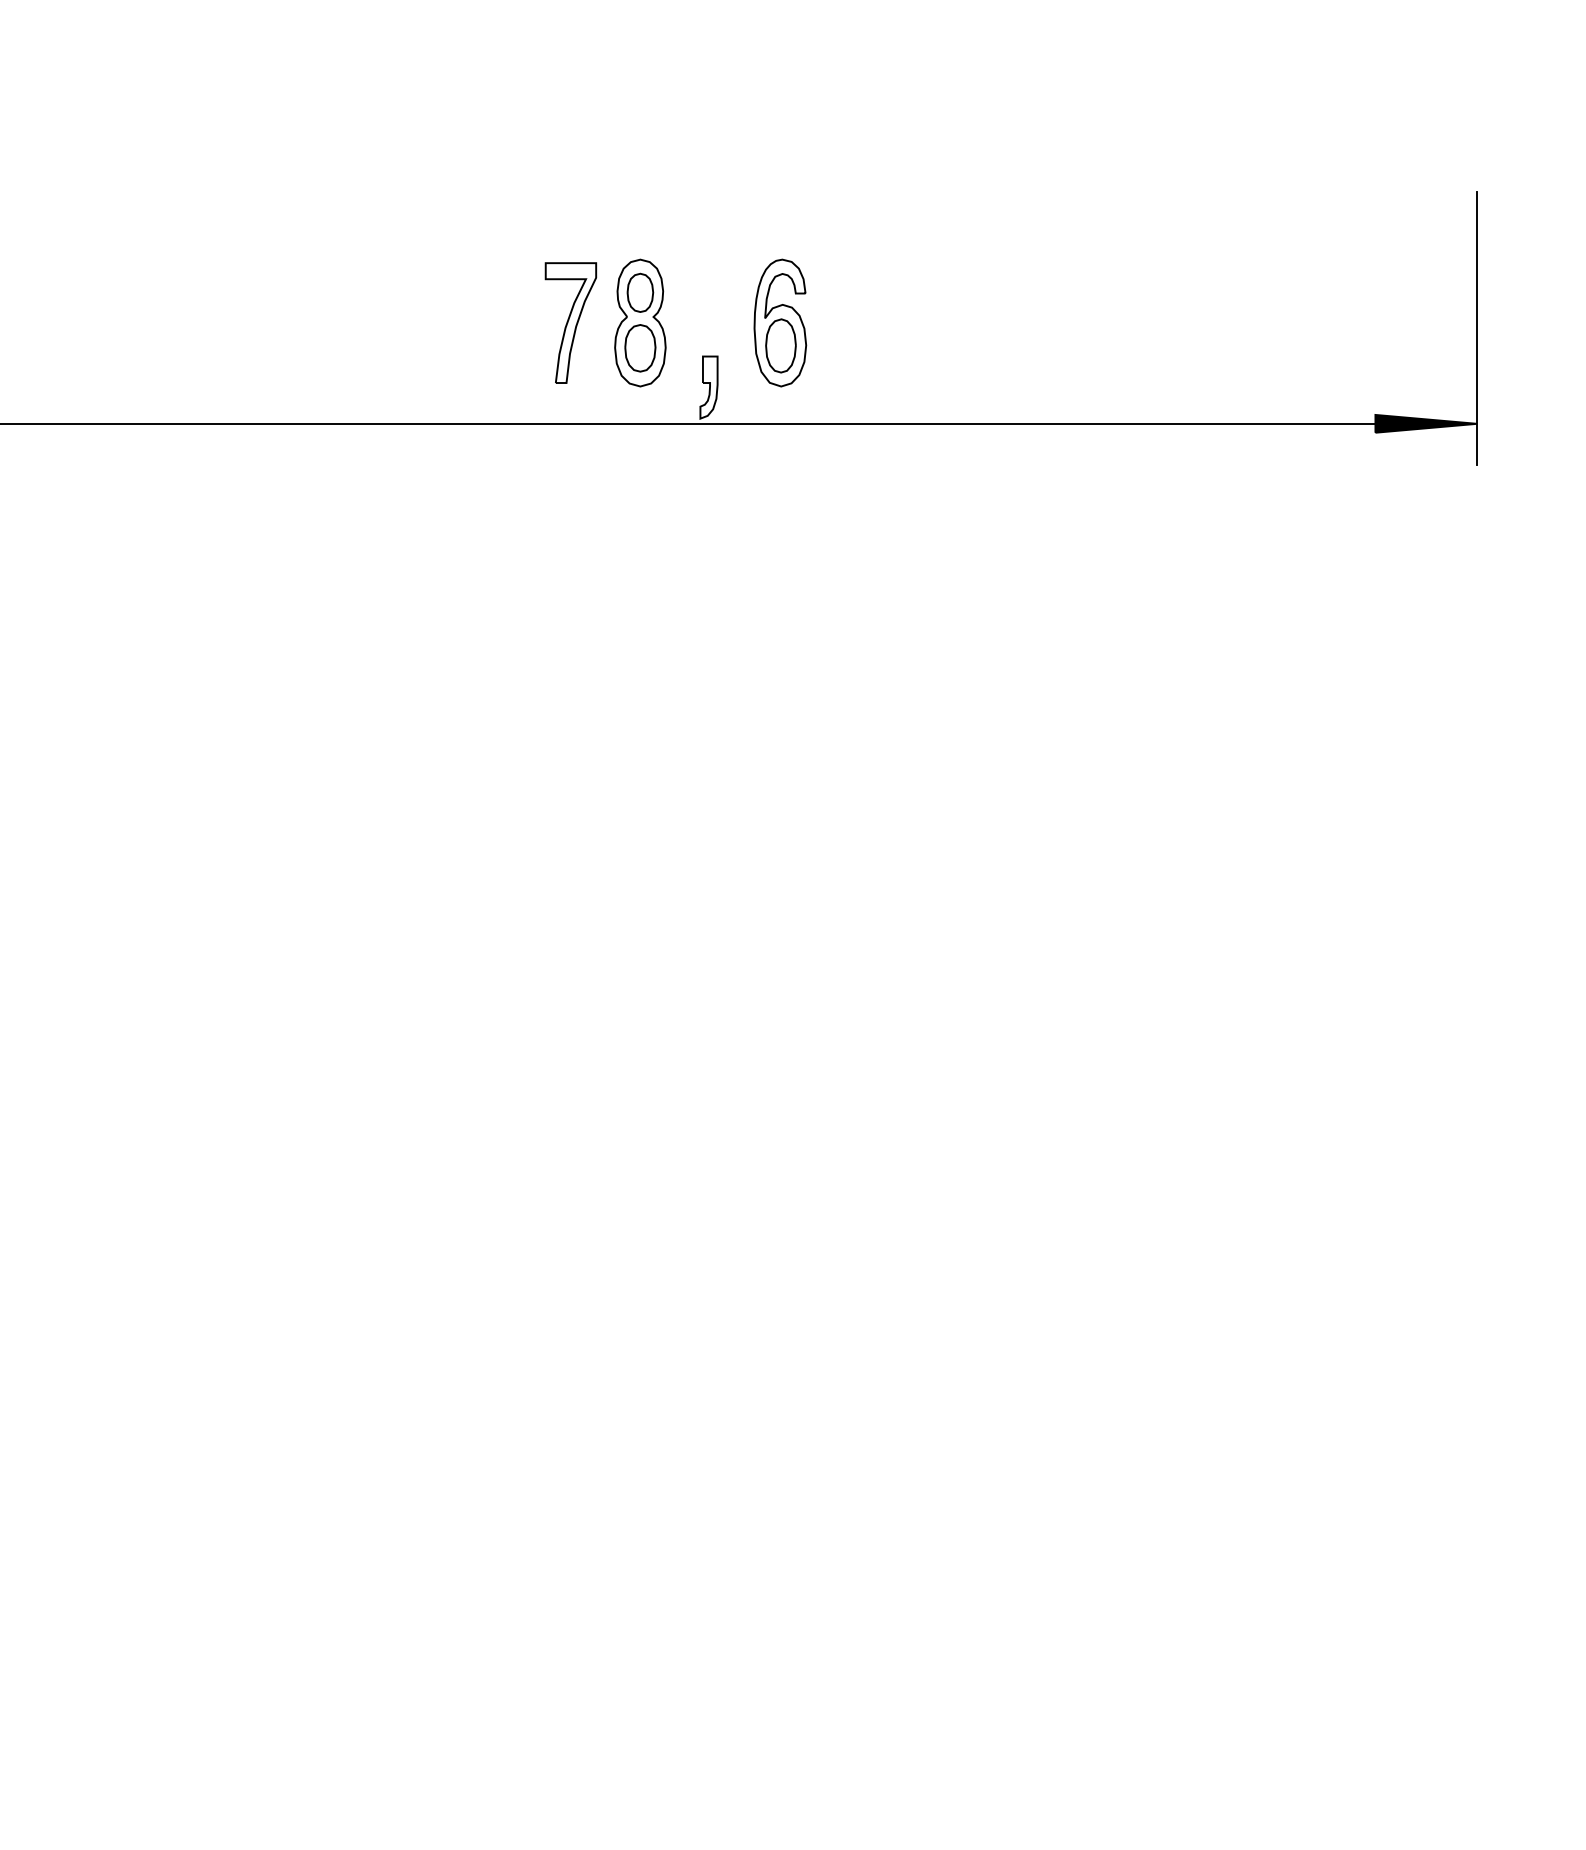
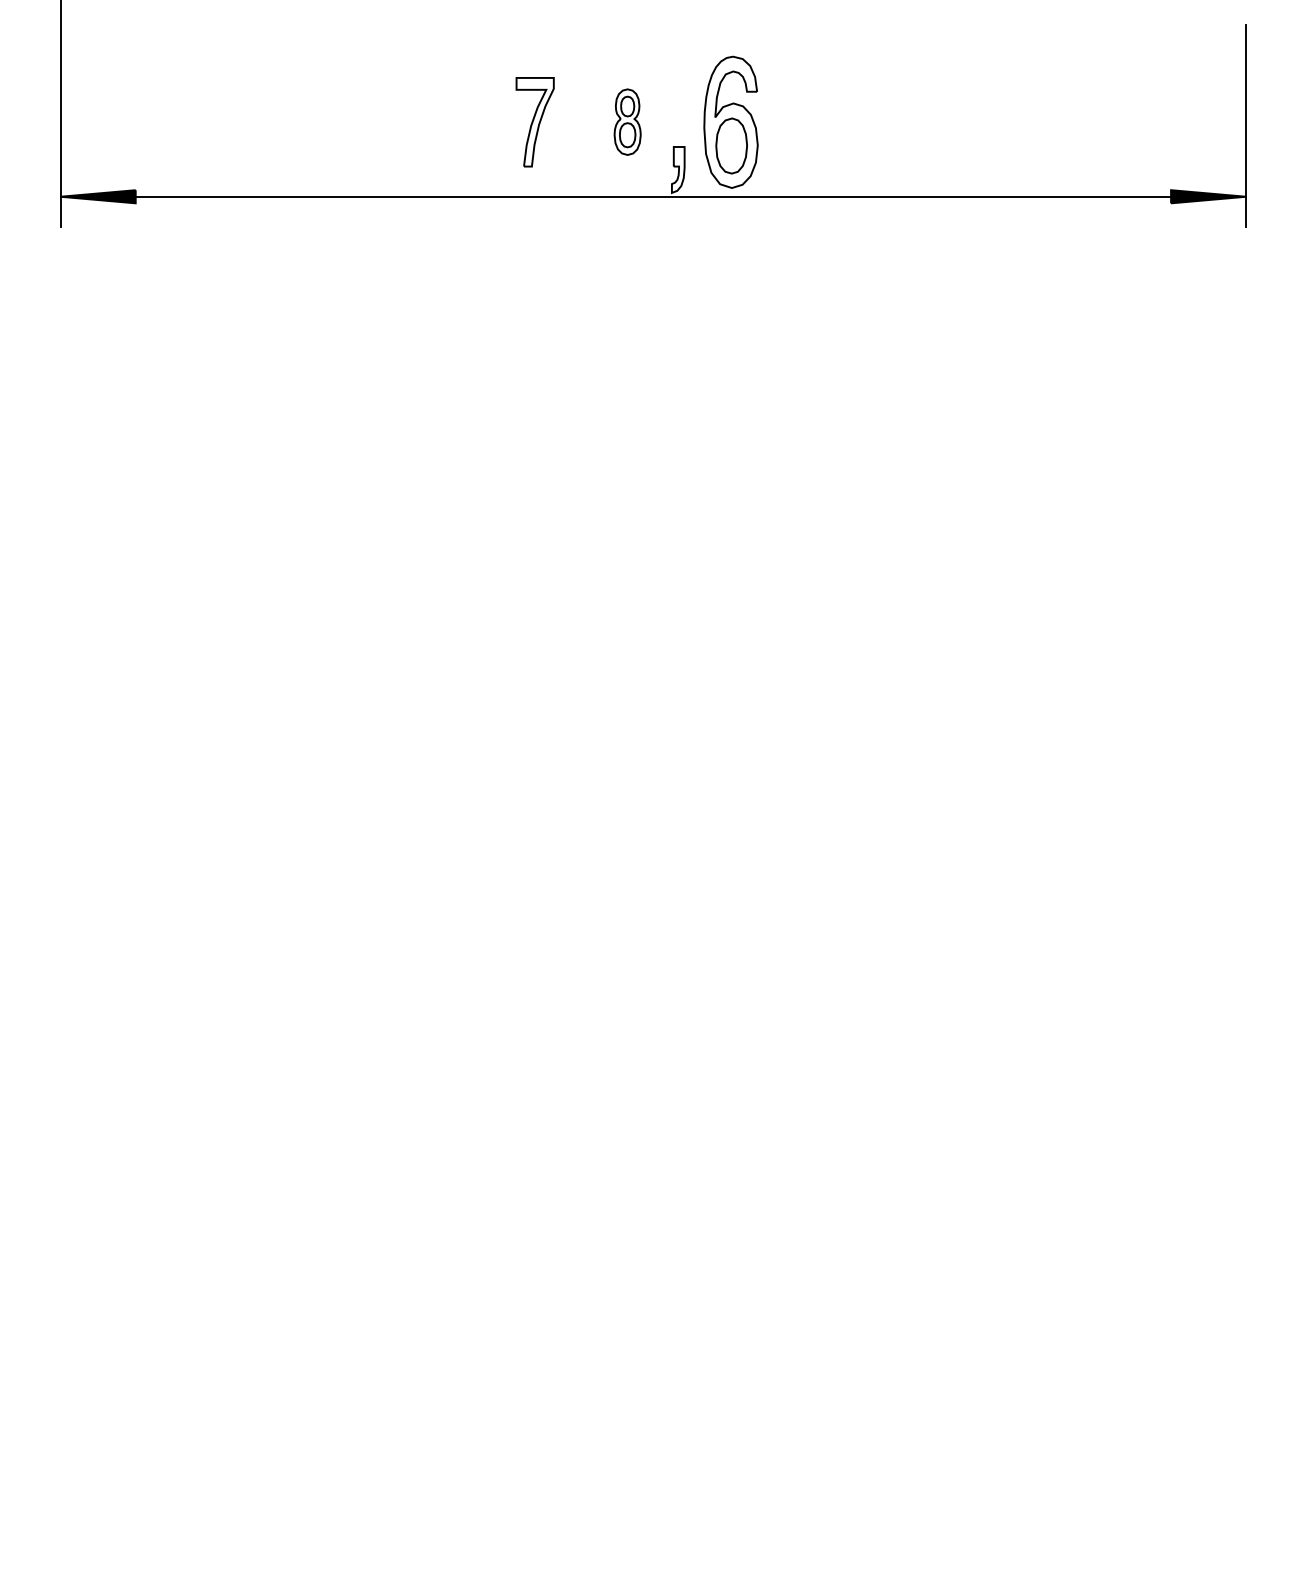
part: (640, 322) -> (627, 121), size x0.7
part: (779, 322) -> (730, 121), size x1.4
part: (570, 323) -> (534, 122), moved

